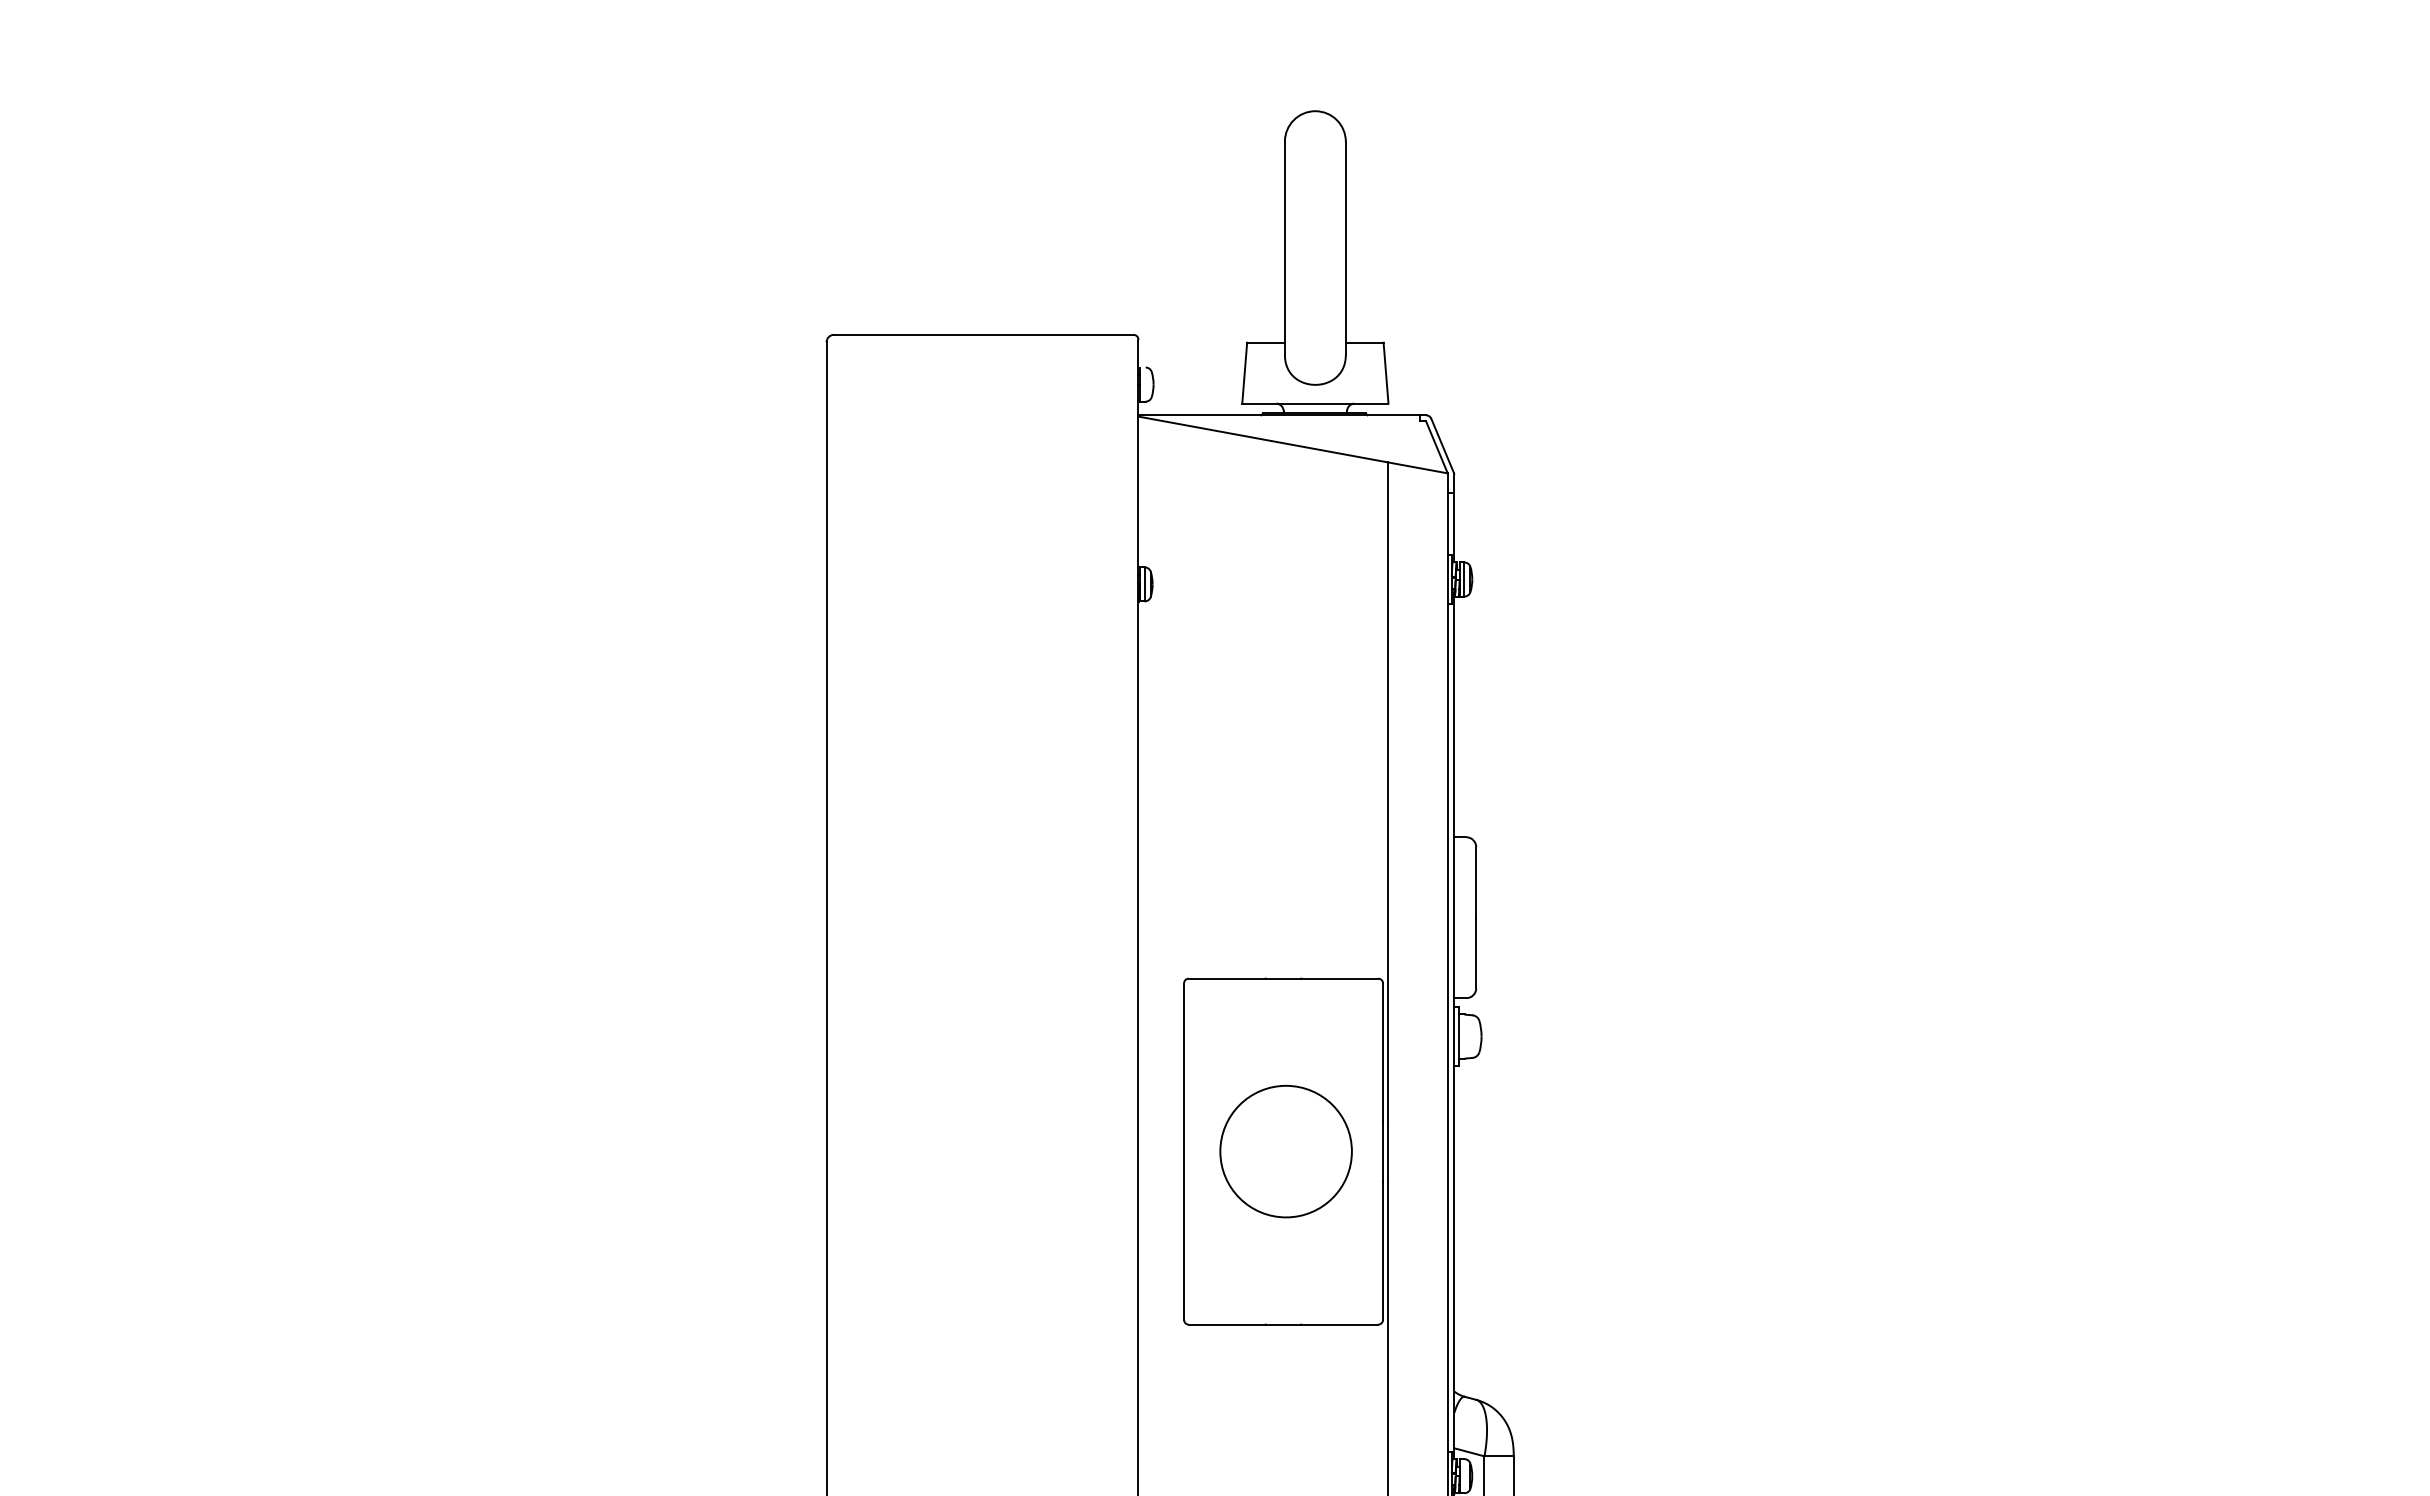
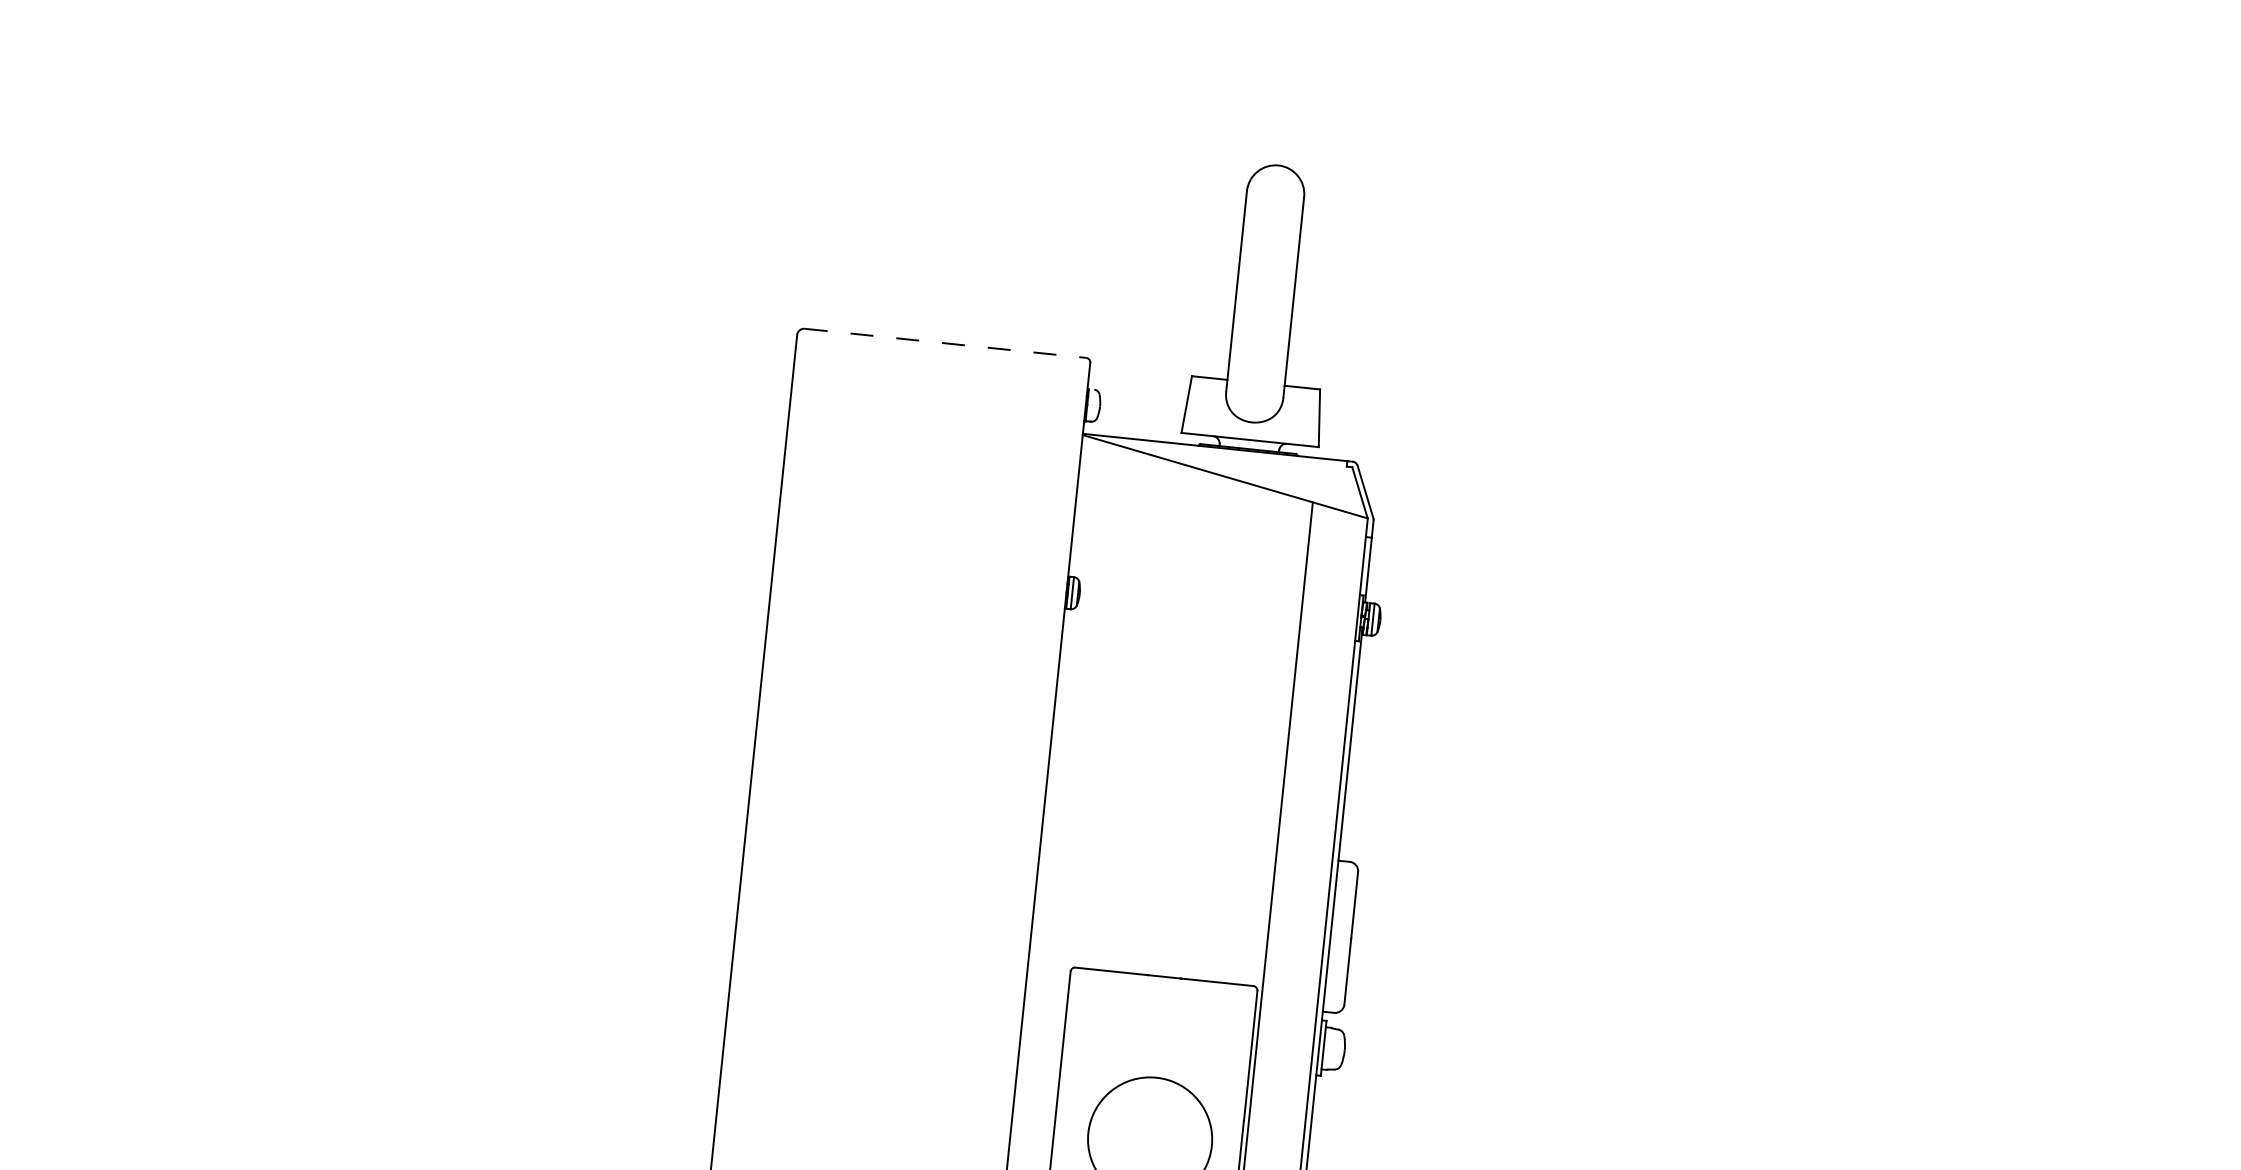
line: (983, 334) -> (945, 342), solid -> dashed

